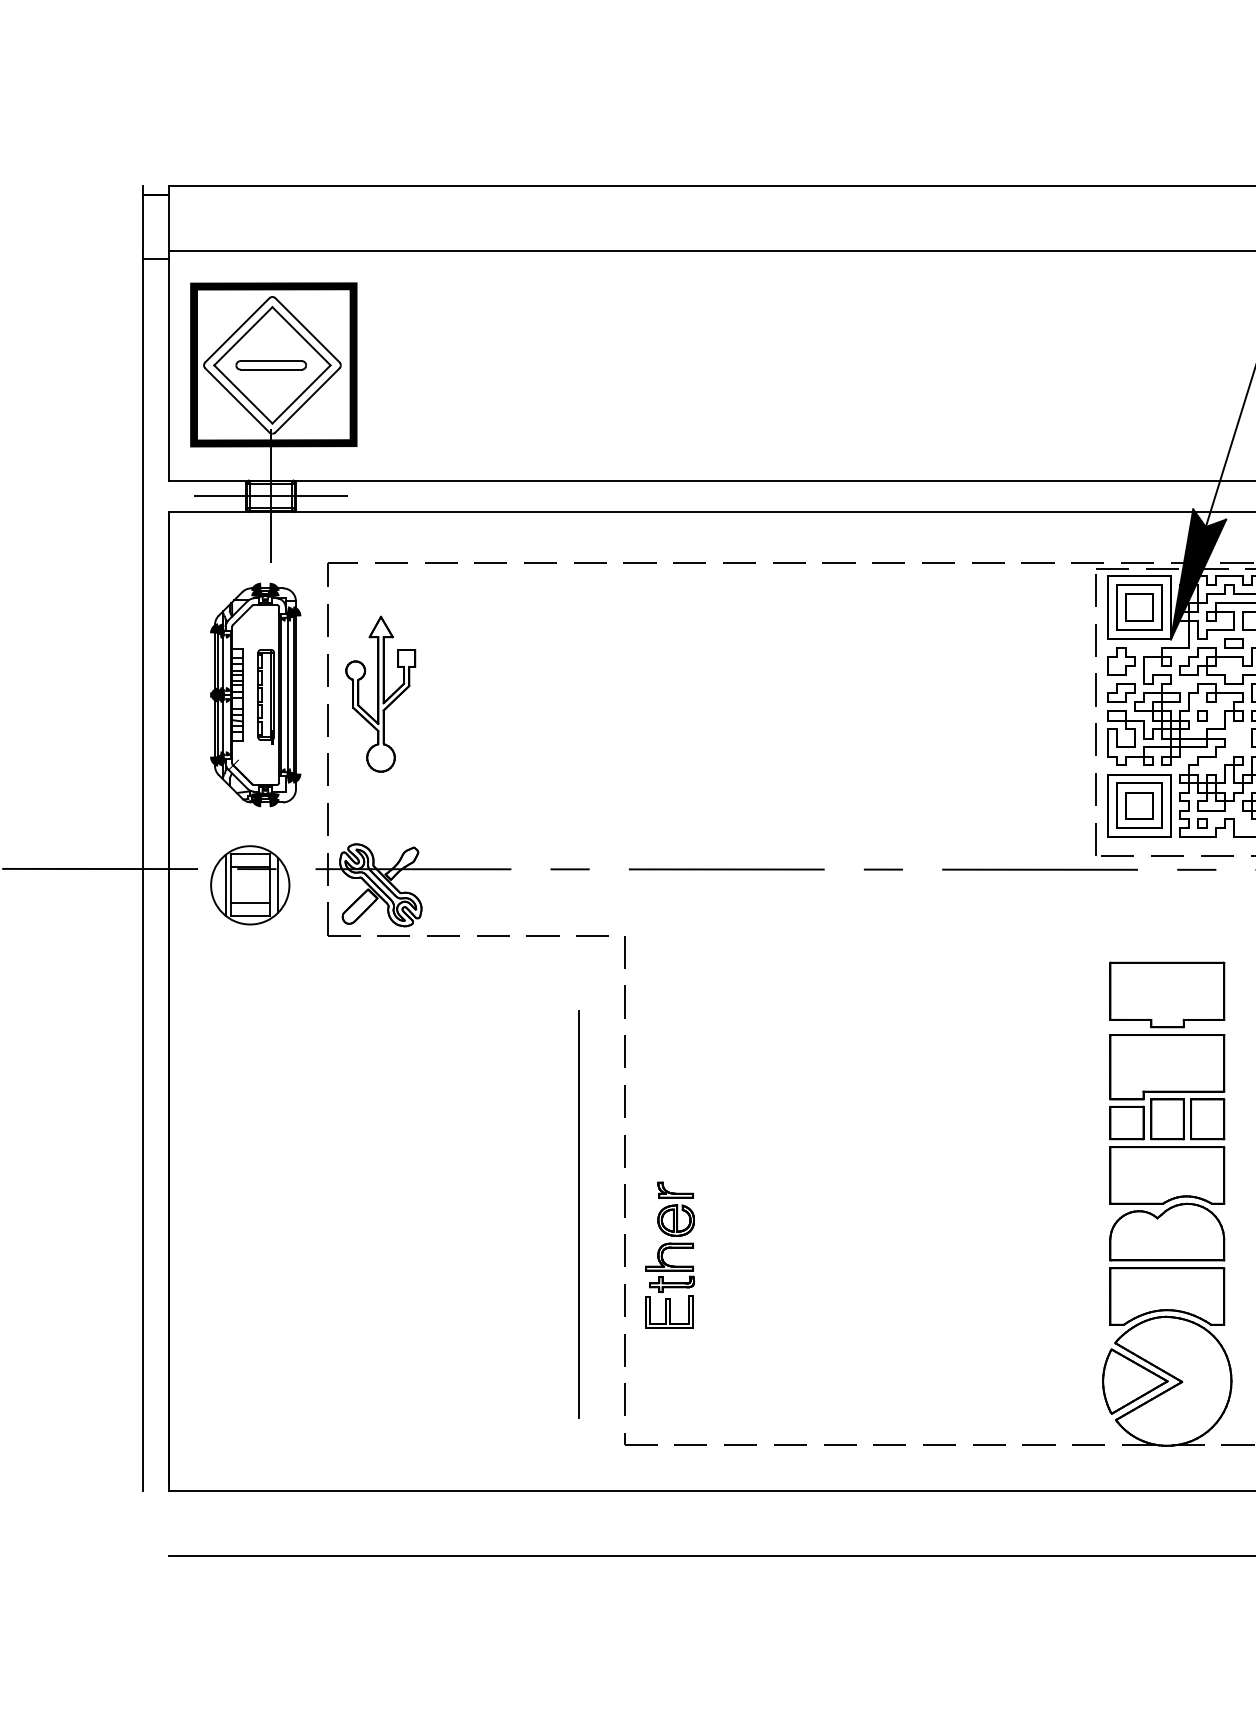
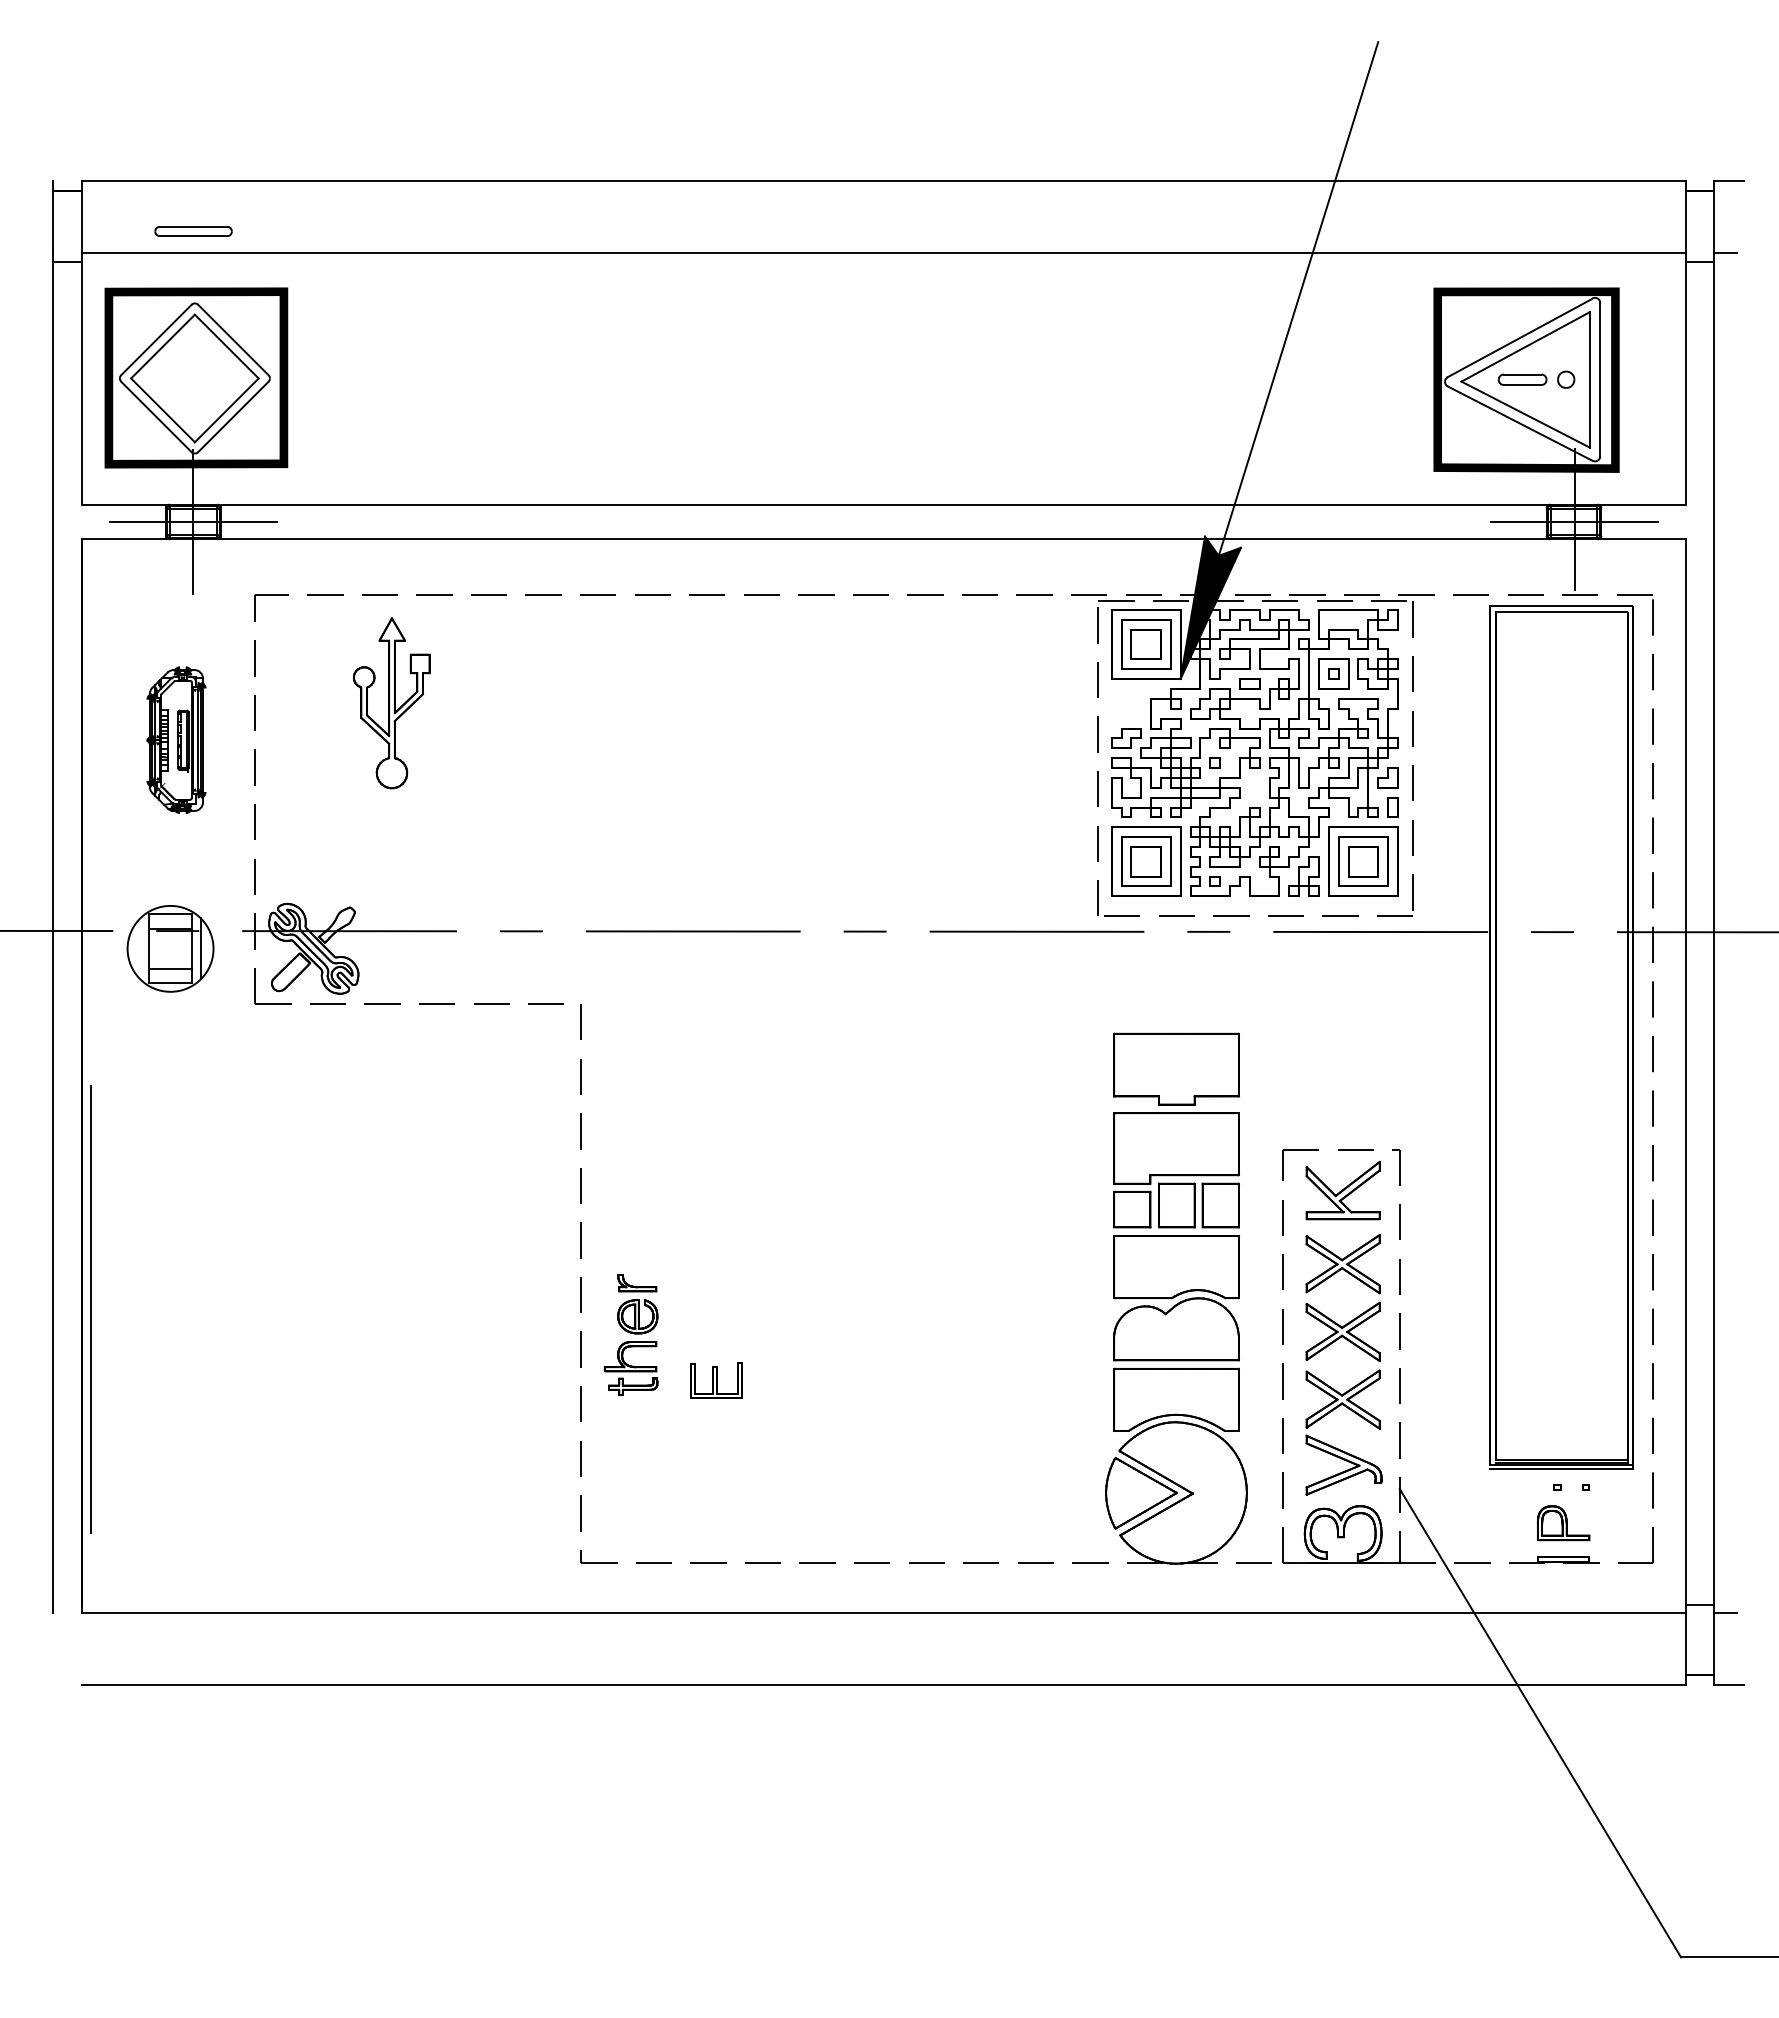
part: (271, 365) -> (193, 231), moved
part: (1121, 661) -> (1126, 703), removed
part: (380, 694) -> (391, 703), moved
part: (255, 695) -> (176, 740), size x0.6
line: (225, 885) -> (143, 948), removed
line: (578, 1214) -> (90, 1309), moved
part: (669, 1311) -> (716, 1380), moved

